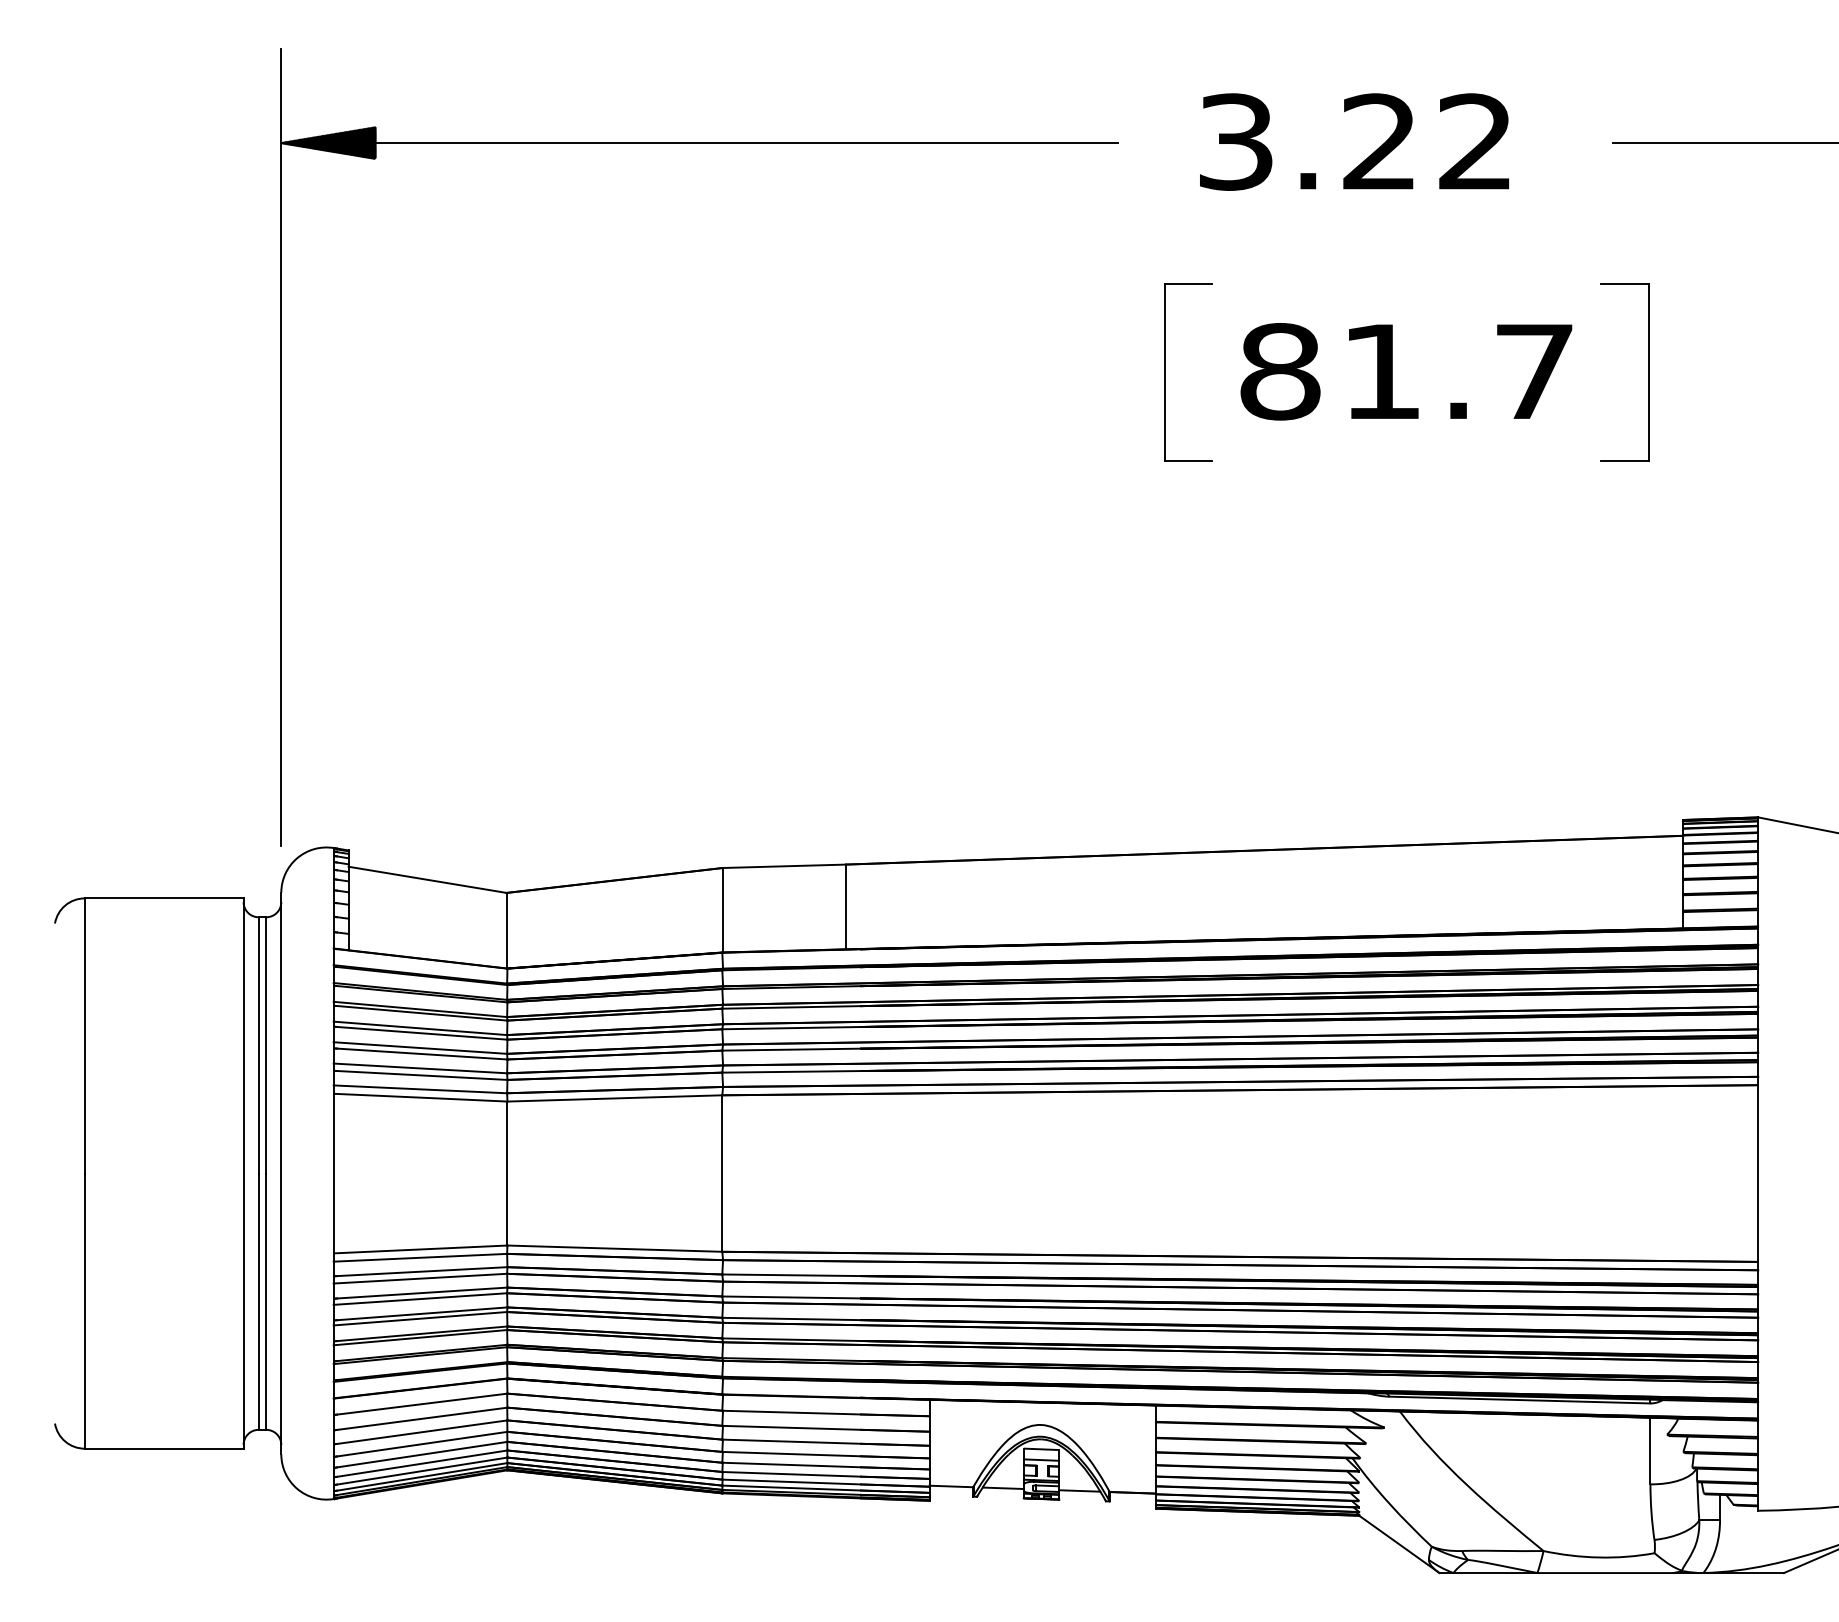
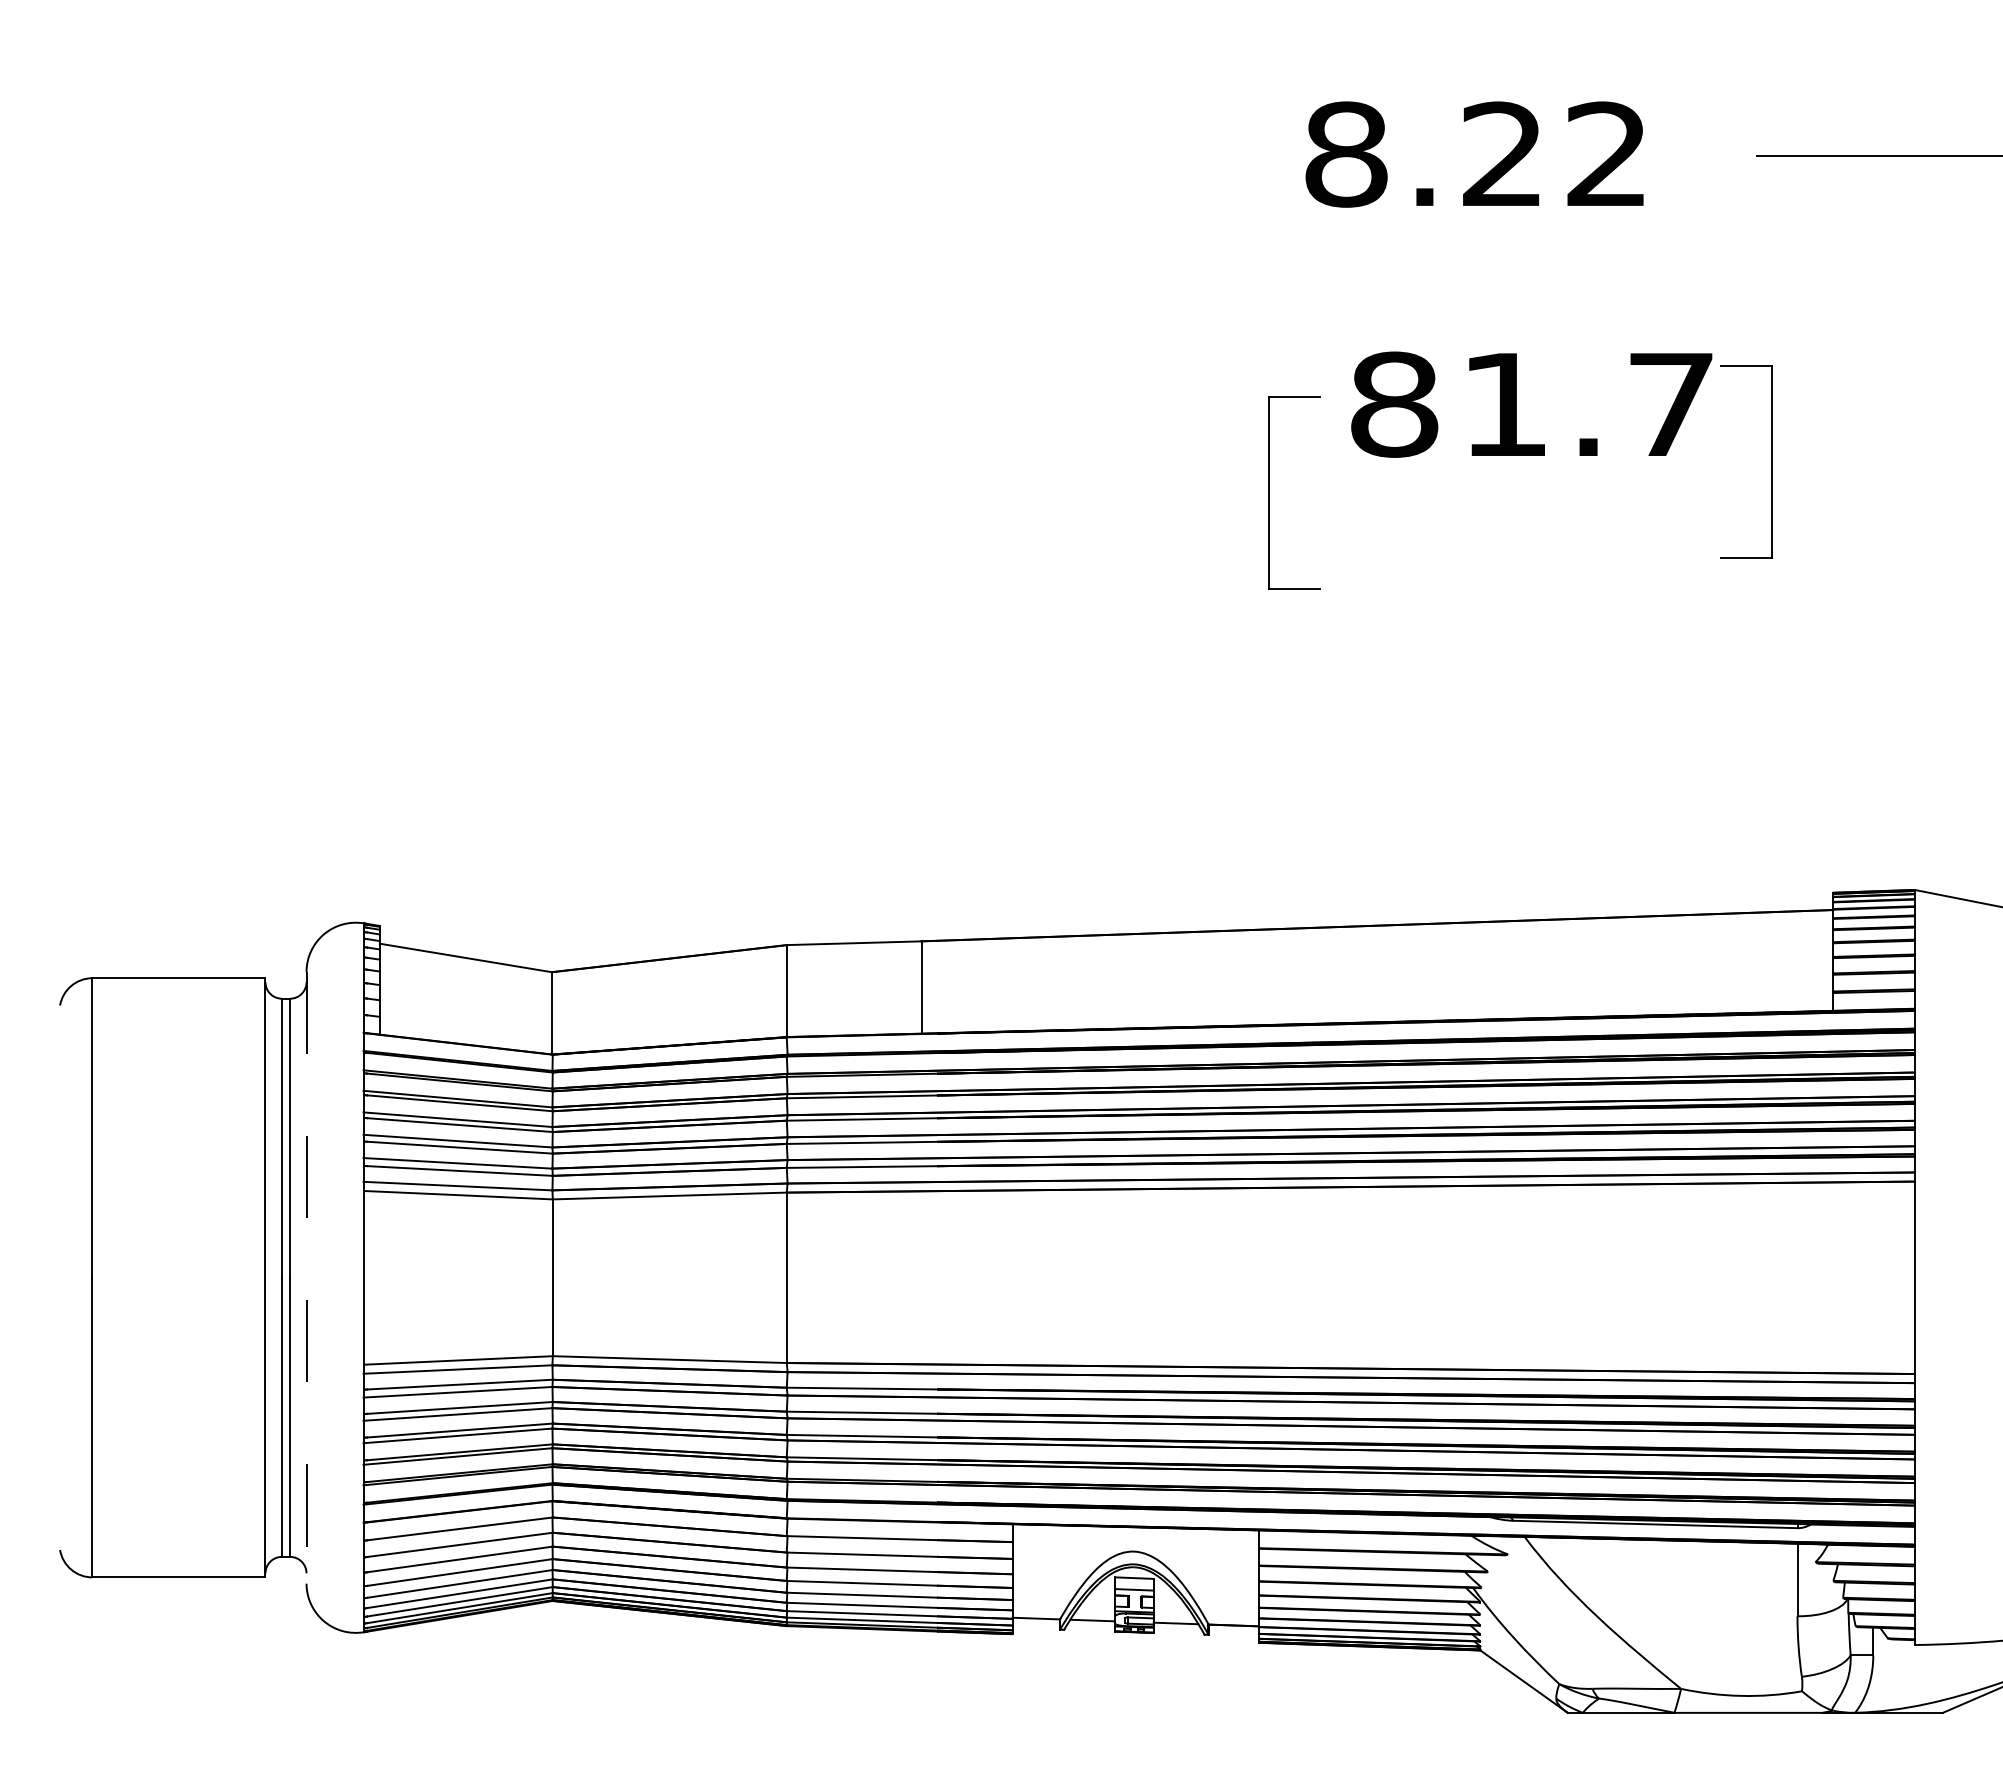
text: (1236, 142) -> (1346, 154), 3.22 -> 8.22
part: (699, 143) -> (761, 156), removed
part: (1165, 372) -> (1269, 492), moved
part: (1647, 372) -> (1771, 461), moved
line: (281, 1173) -> (306, 1277), solid -> dashed

